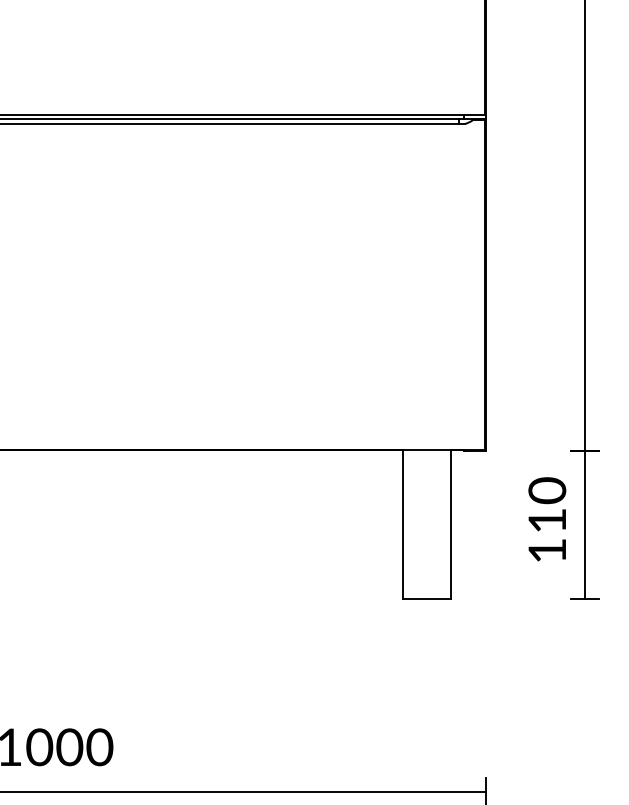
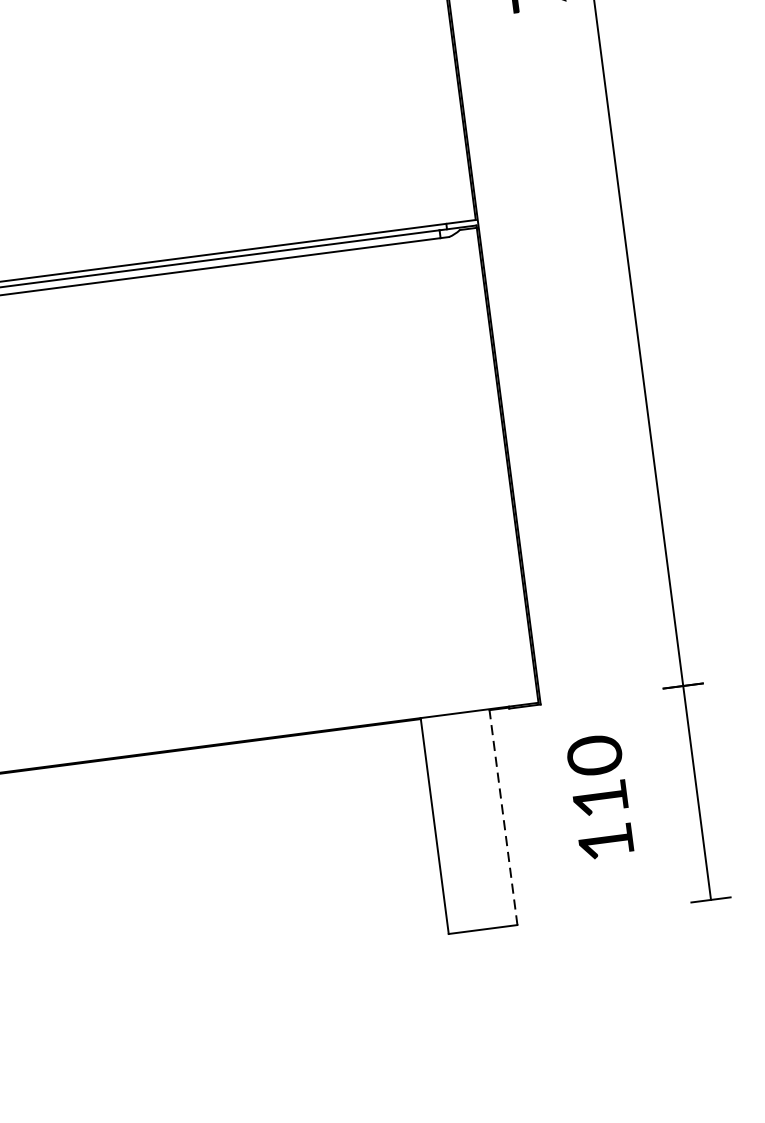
text: (547, 519) -> (600, 797), moved
line: (450, 524) -> (503, 817), solid -> dashed

